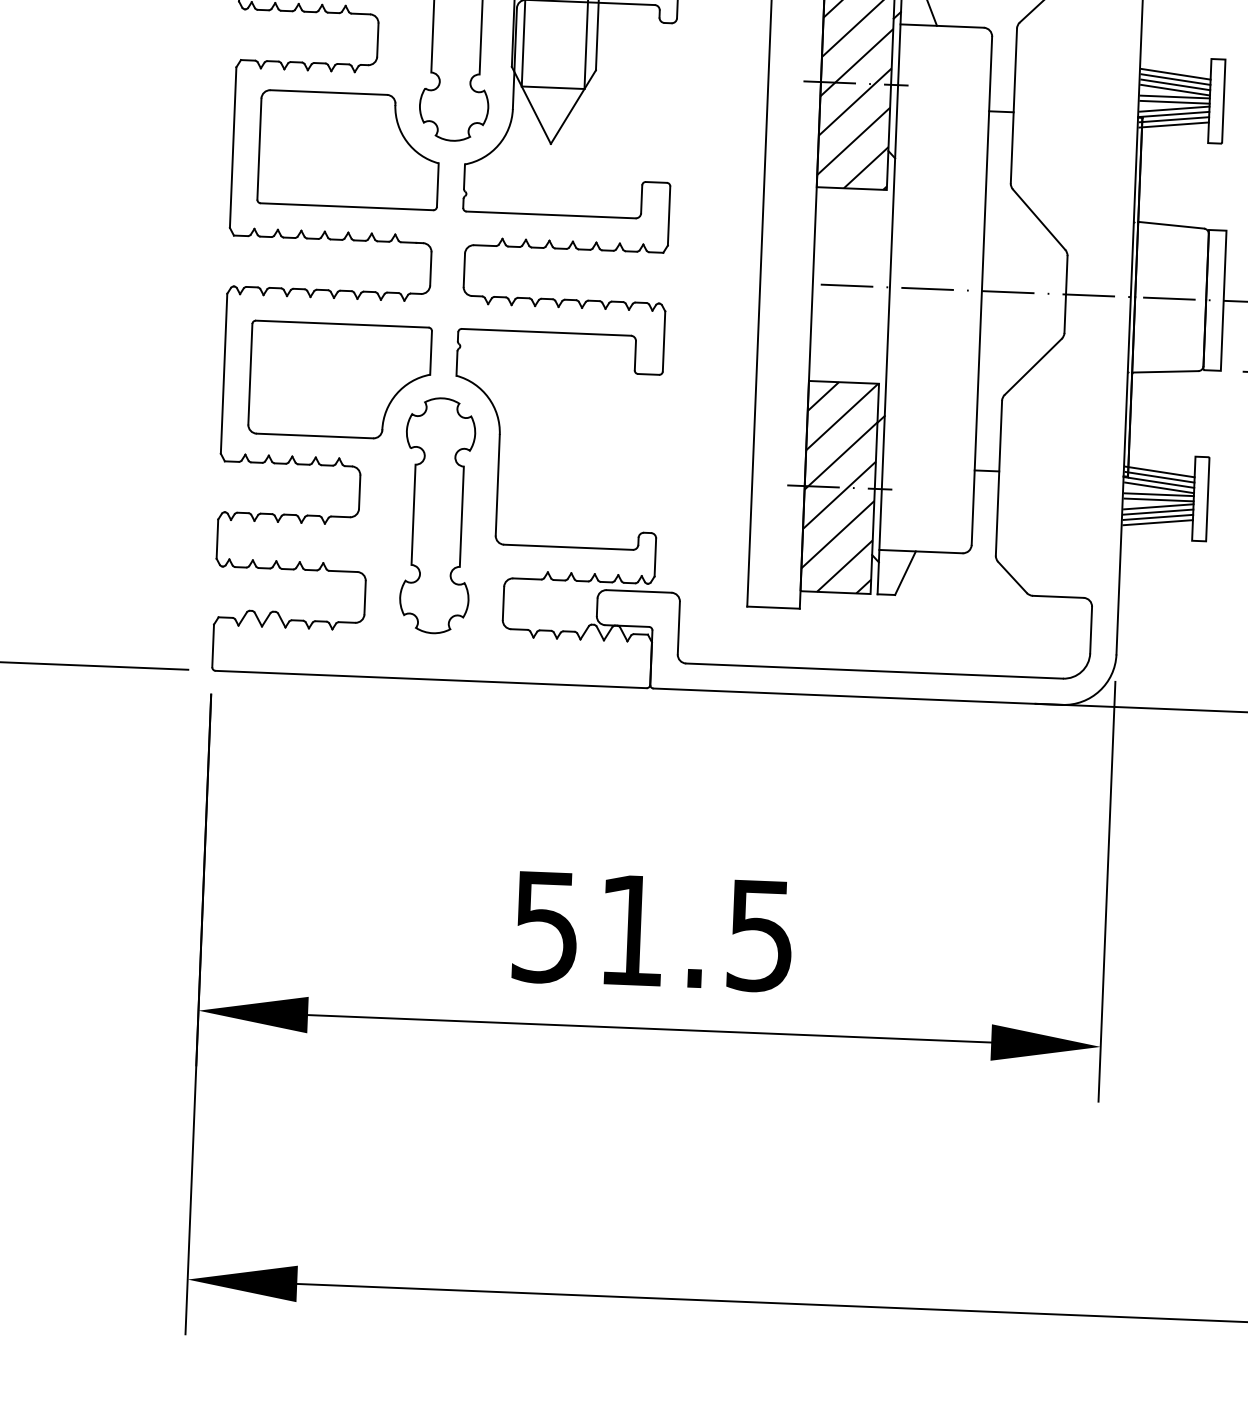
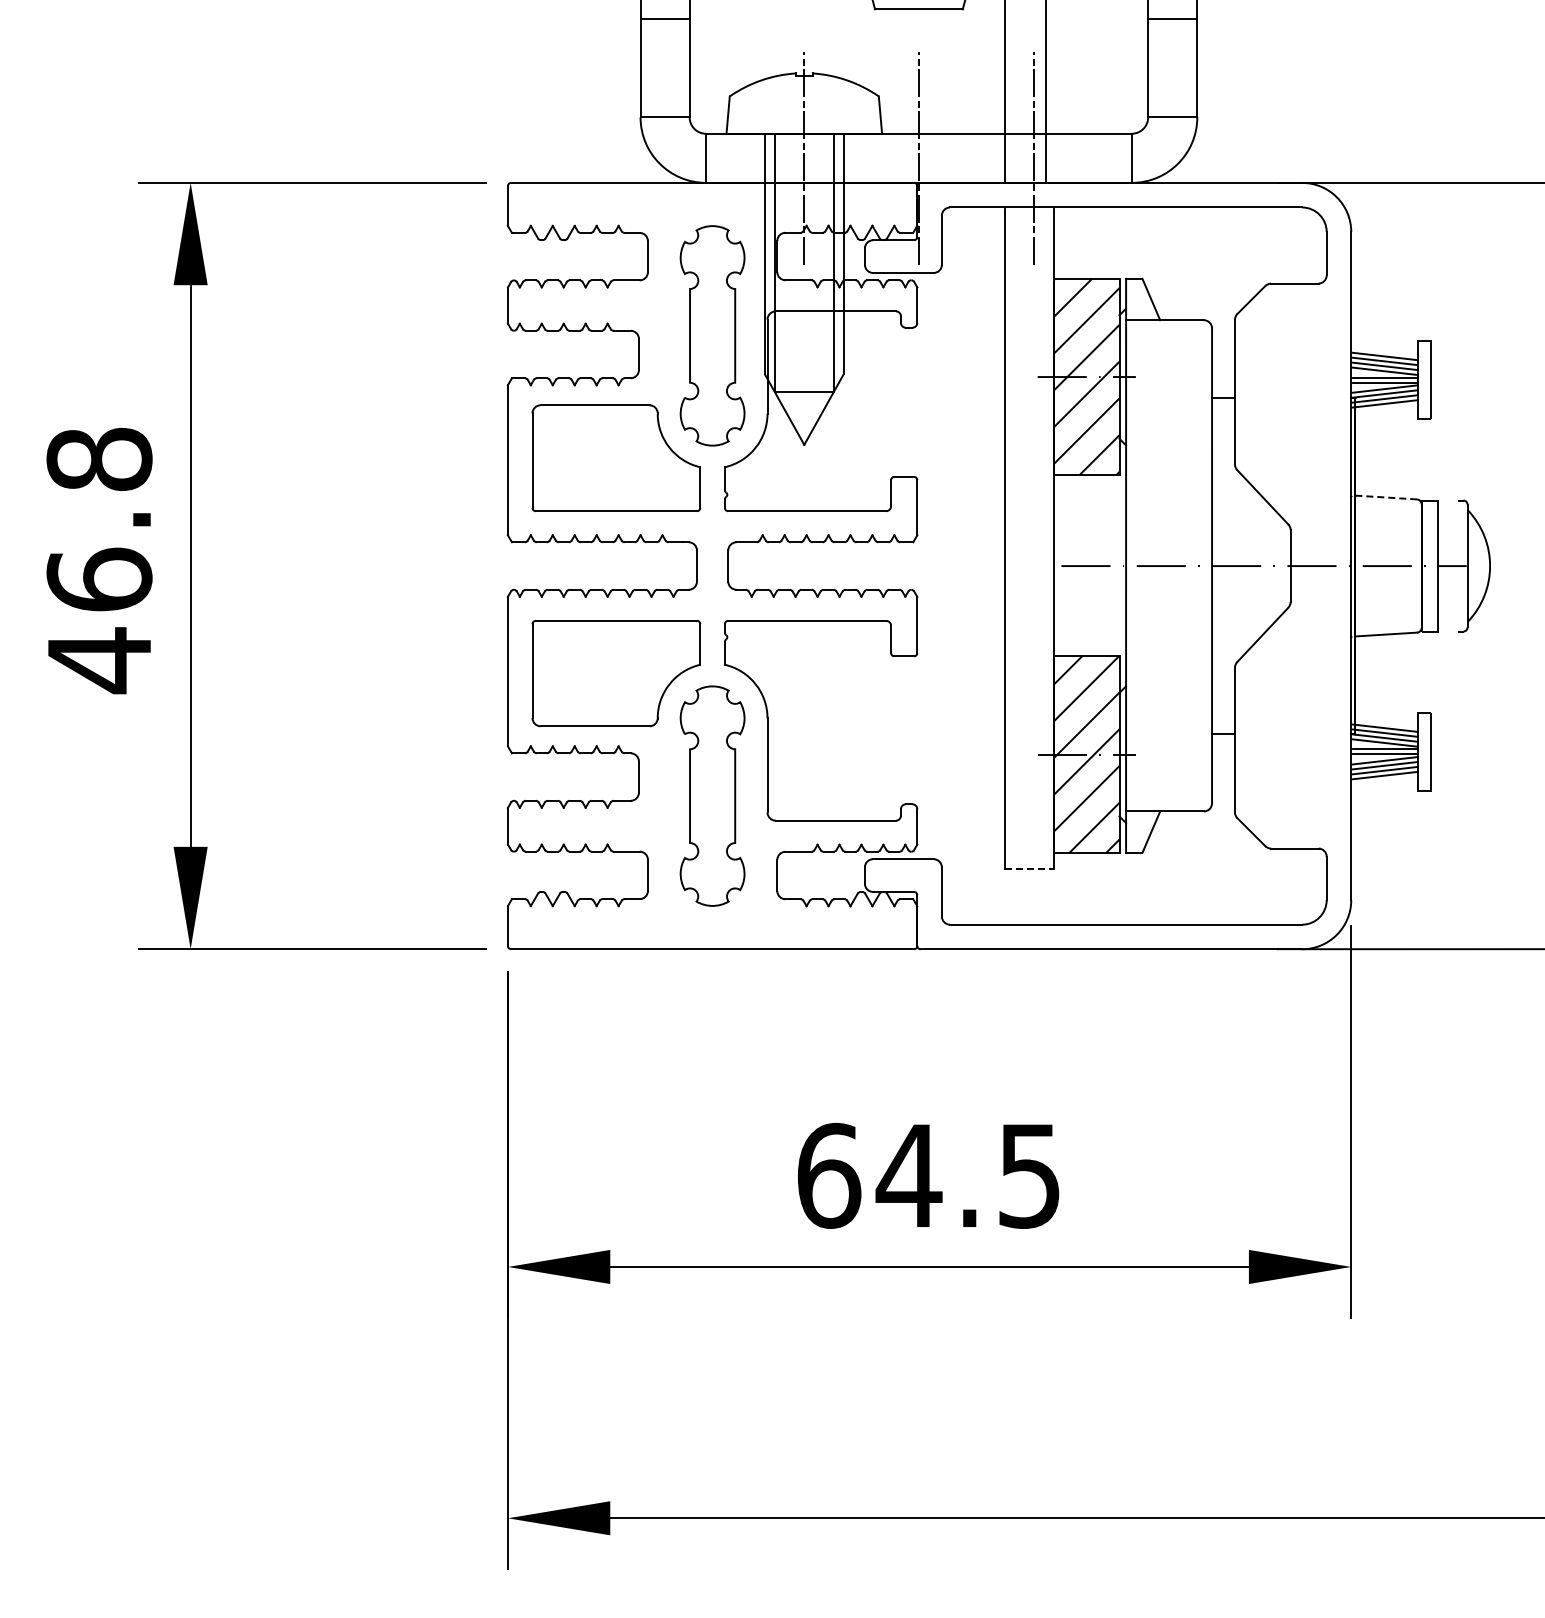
line: (1171, 225) -> (1386, 497), solid -> dashed
line: (773, 607) -> (1029, 869), solid -> dashed
text: (589, 928) -> (869, 1175), 51.5 -> 64.5

